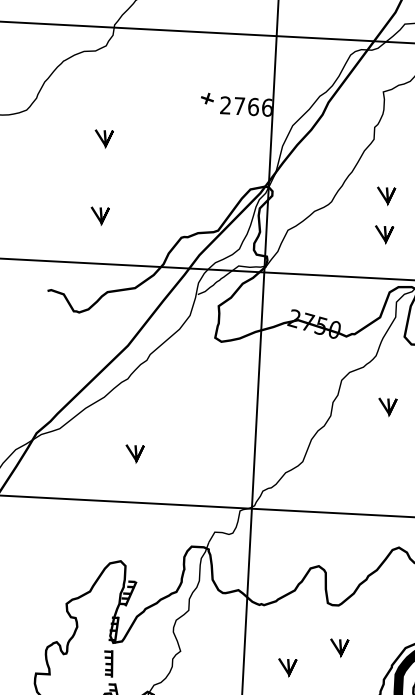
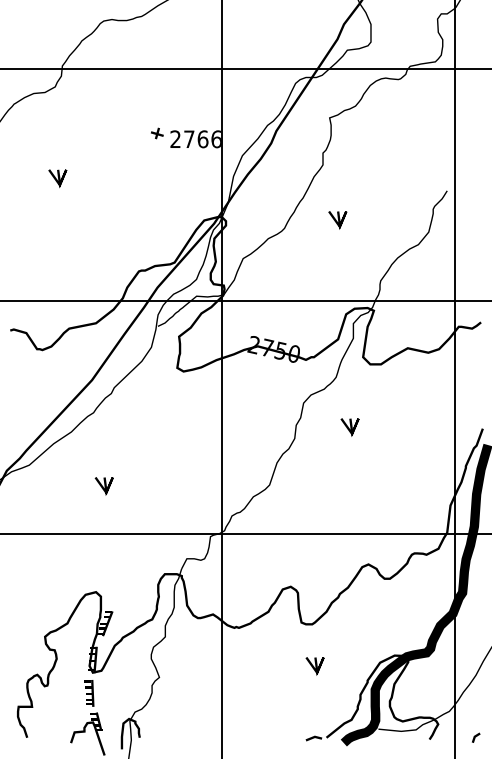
line: (98, 216) -> (56, 254), removed
line: (382, 235) -> (336, 258), removed
line: (286, 668) -> (264, 688), removed

